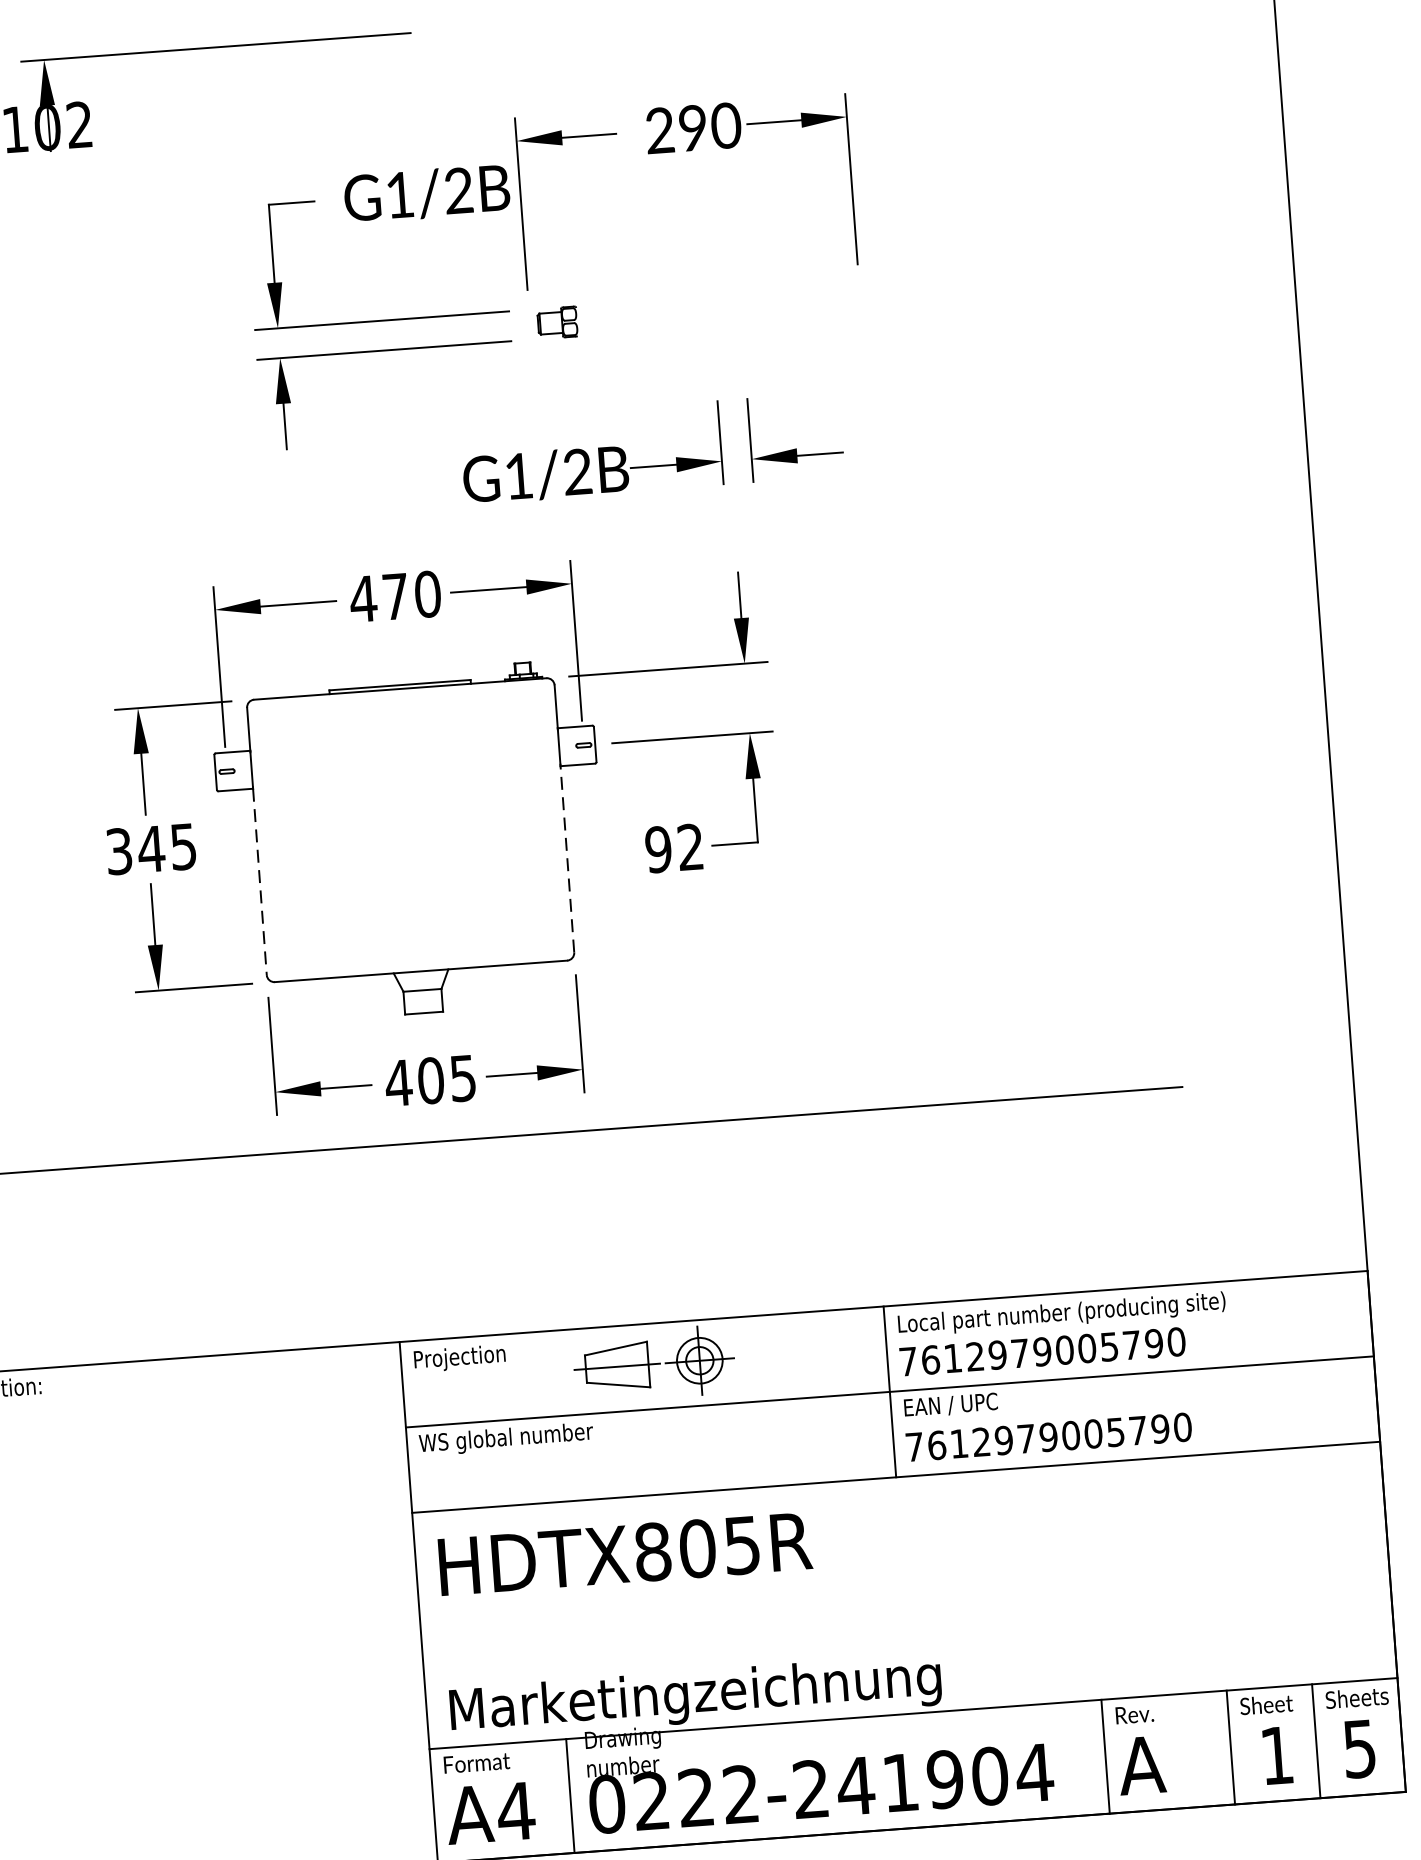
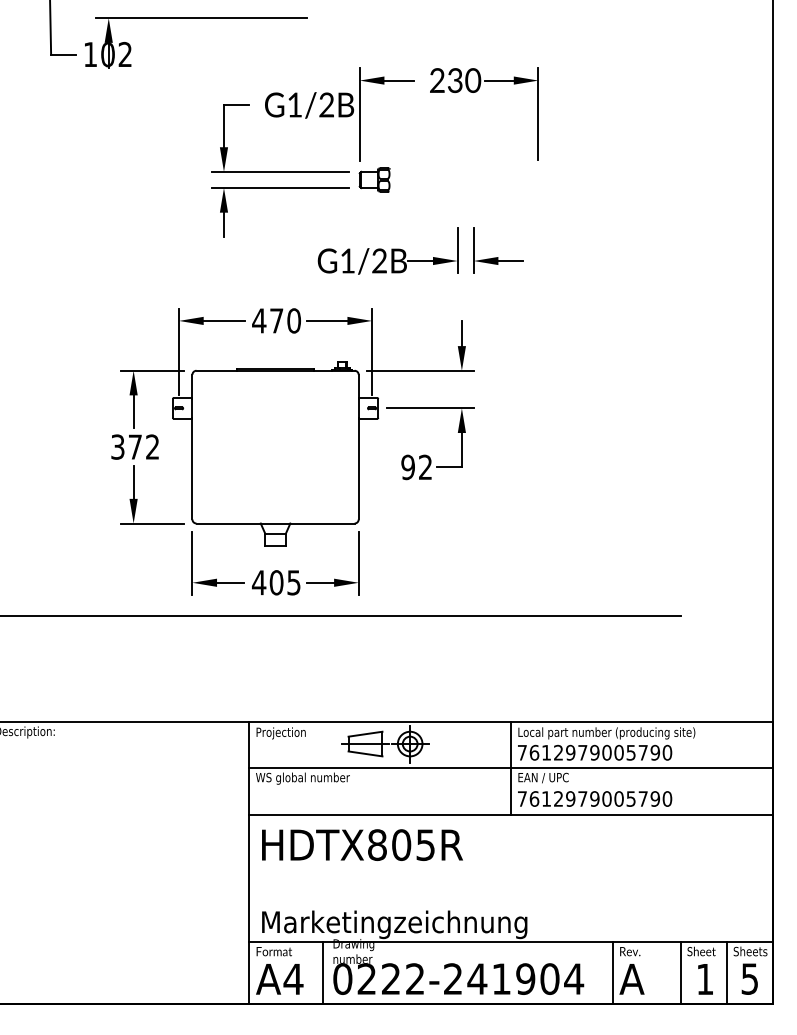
text: (693, 127) -> (455, 80), 290 -> 230
part: (557, 321) -> (374, 179), size x1.43
text: (166, 846) -> (143, 446), 345 -> 372
line: (566, 858) -> (358, 468), dashed -> solid
line: (260, 882) -> (192, 469), dashed -> solid

